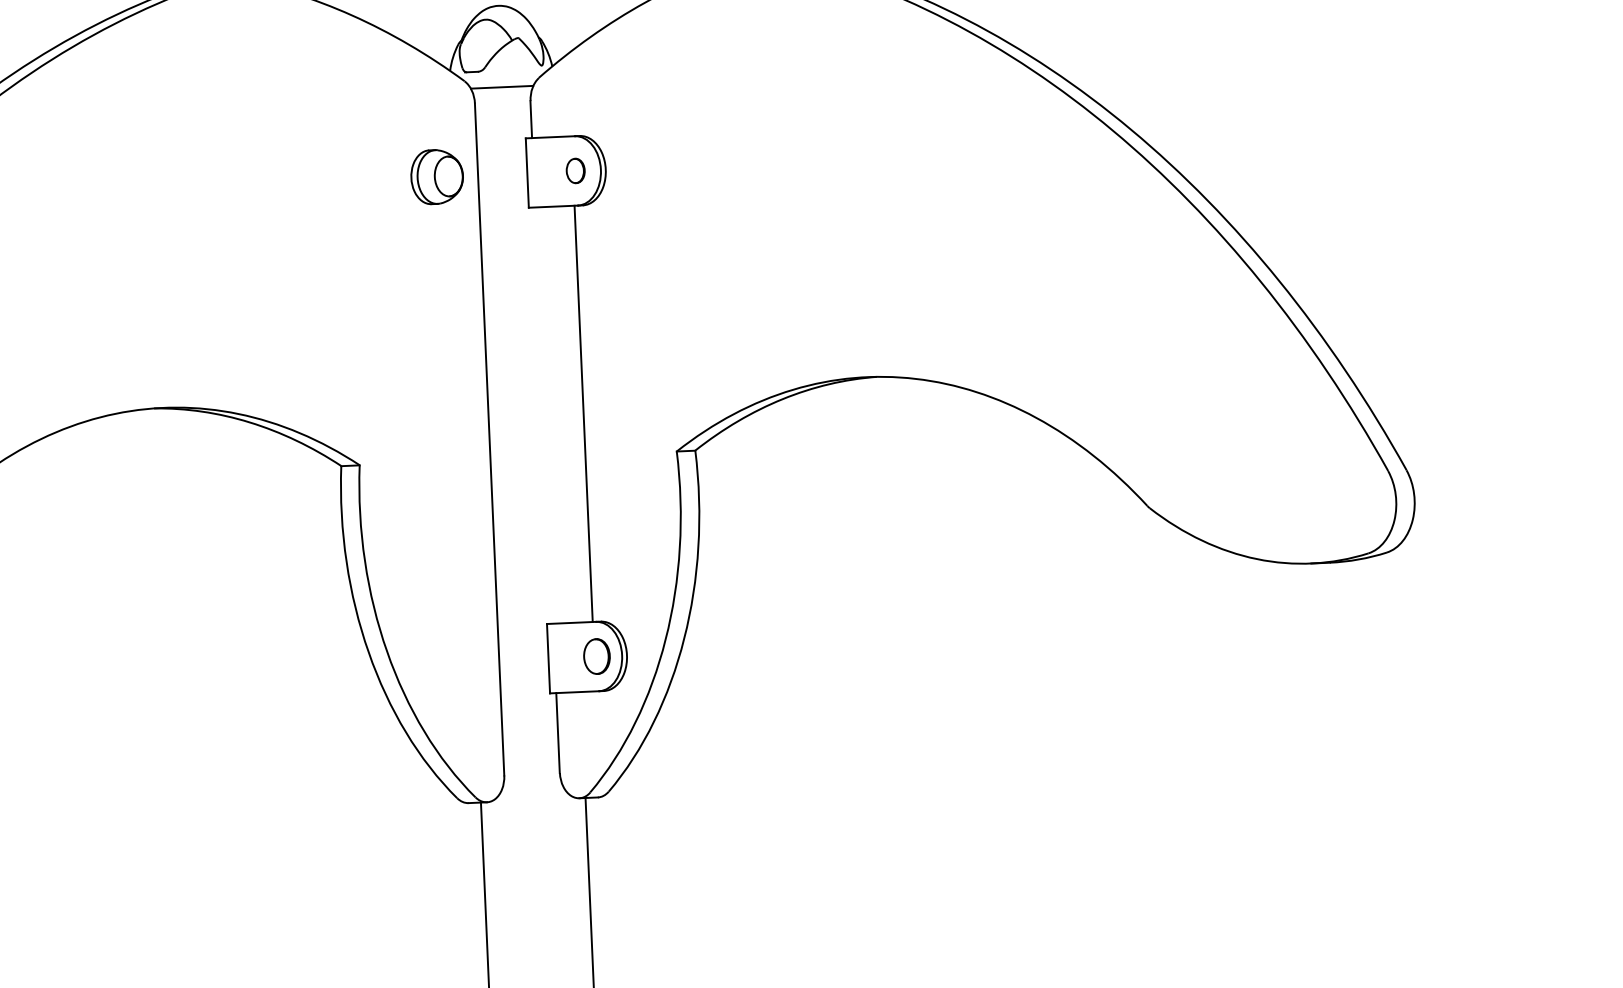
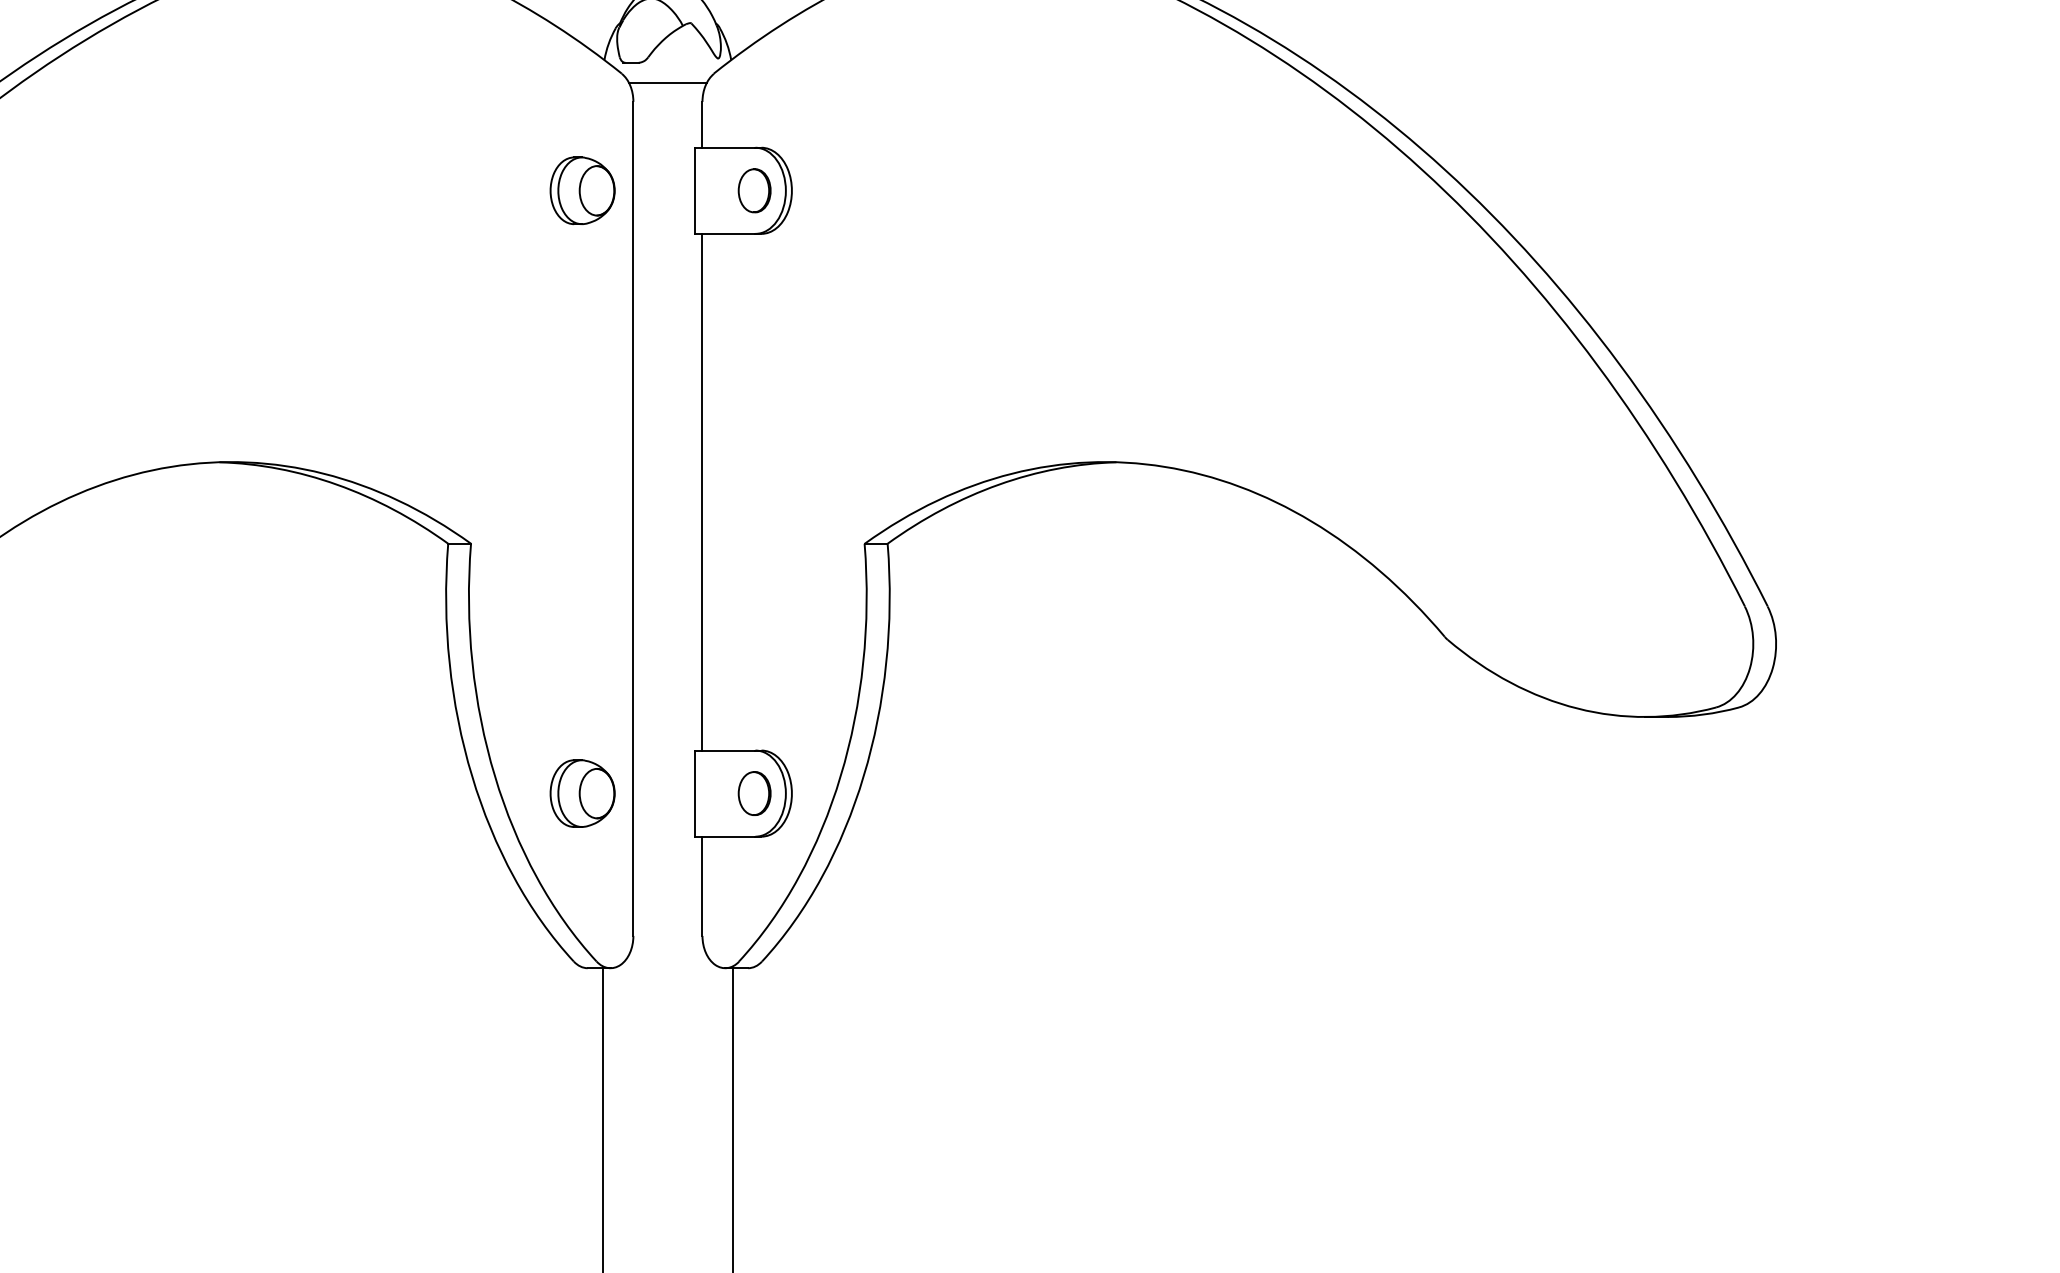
part: (575, 170) -> (754, 190), size x1.43
line: (583, 413) -> (702, 491), moved
part: (458, 662) -> (582, 793), added

